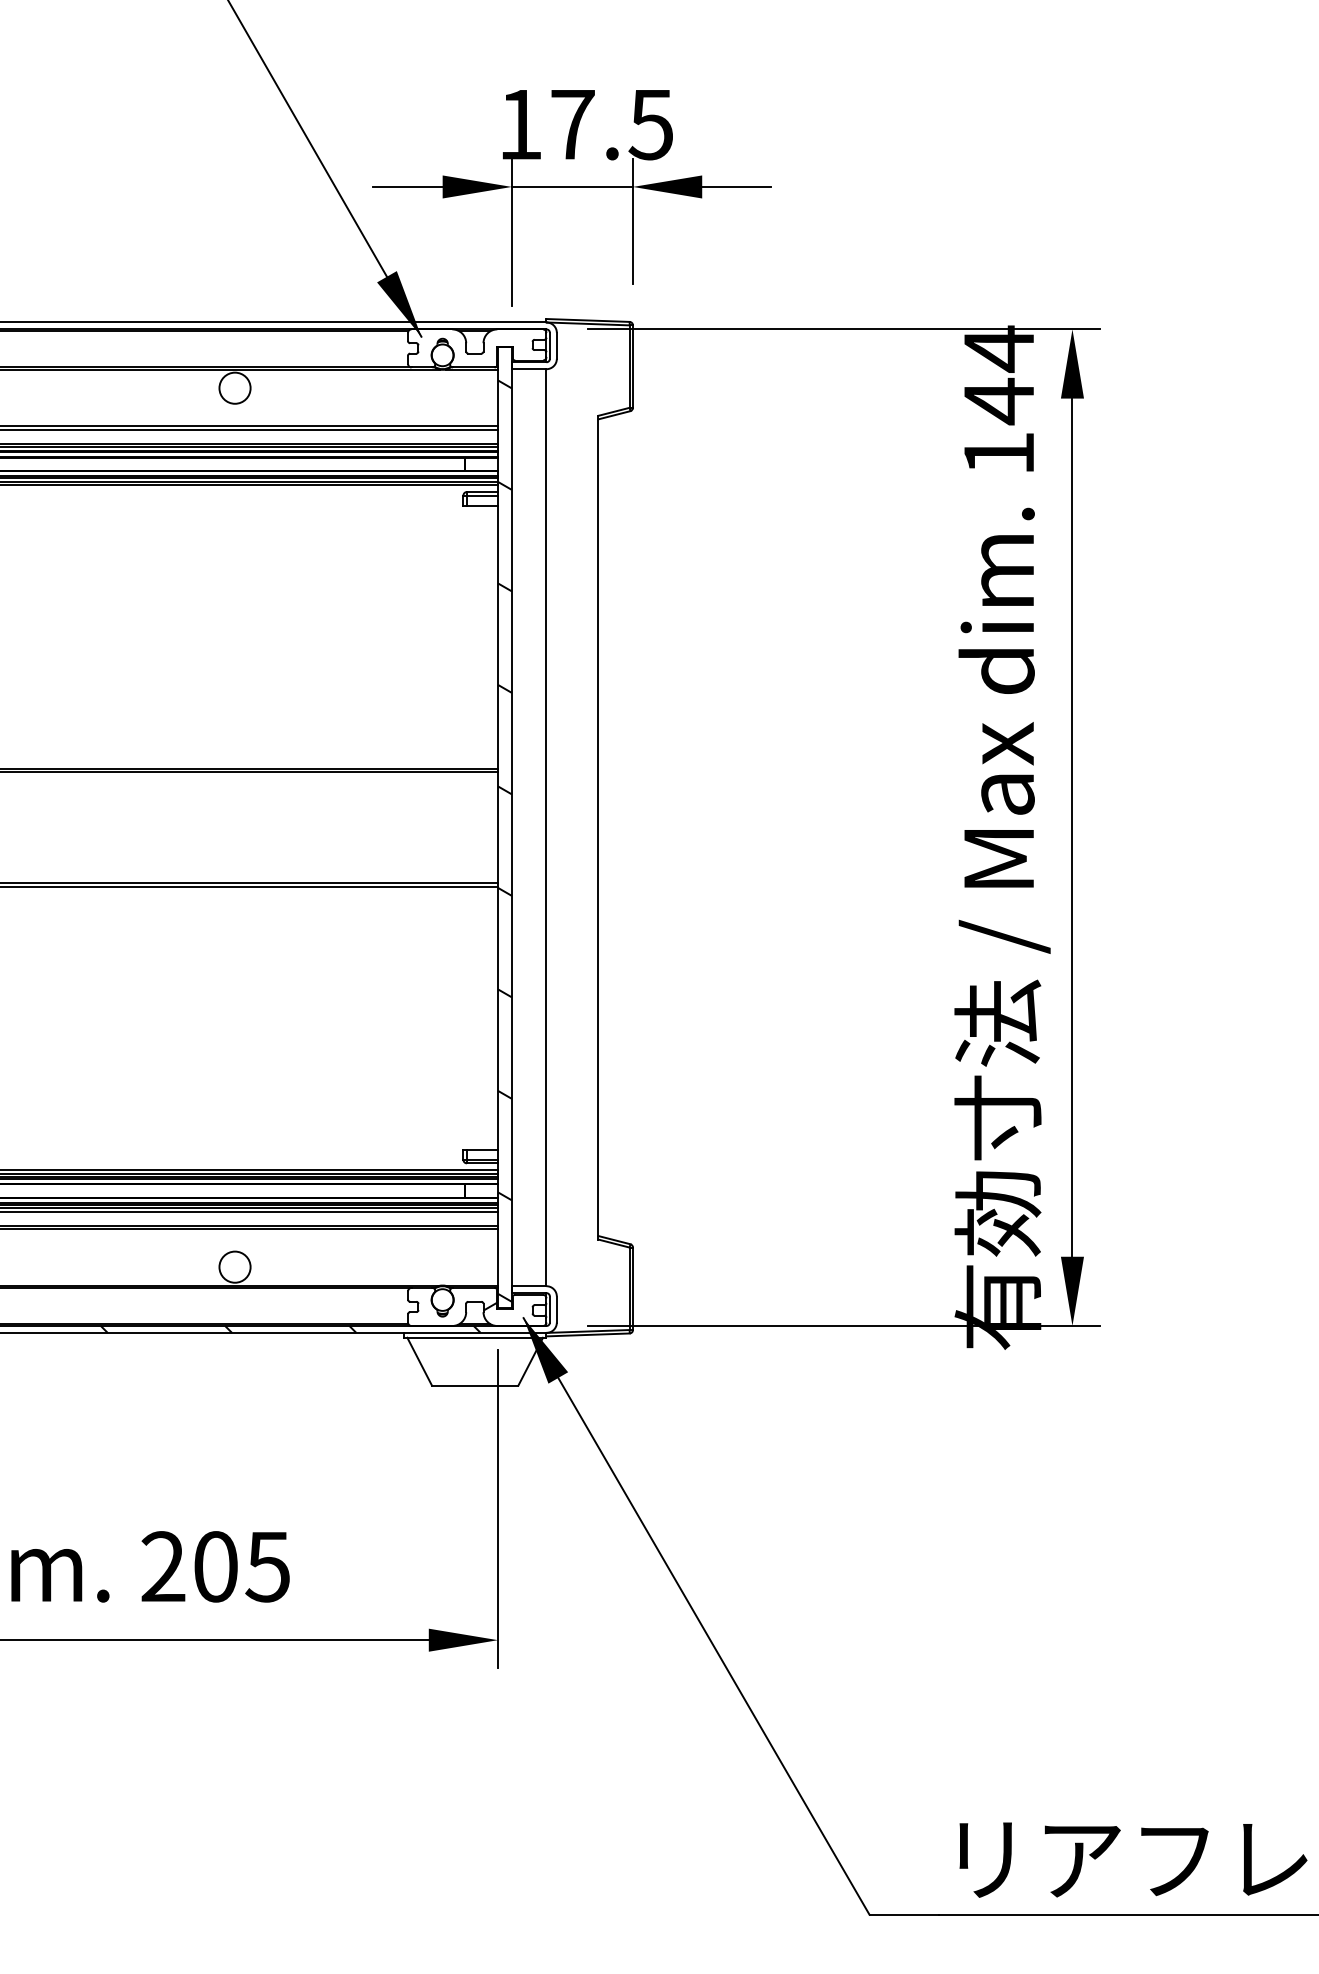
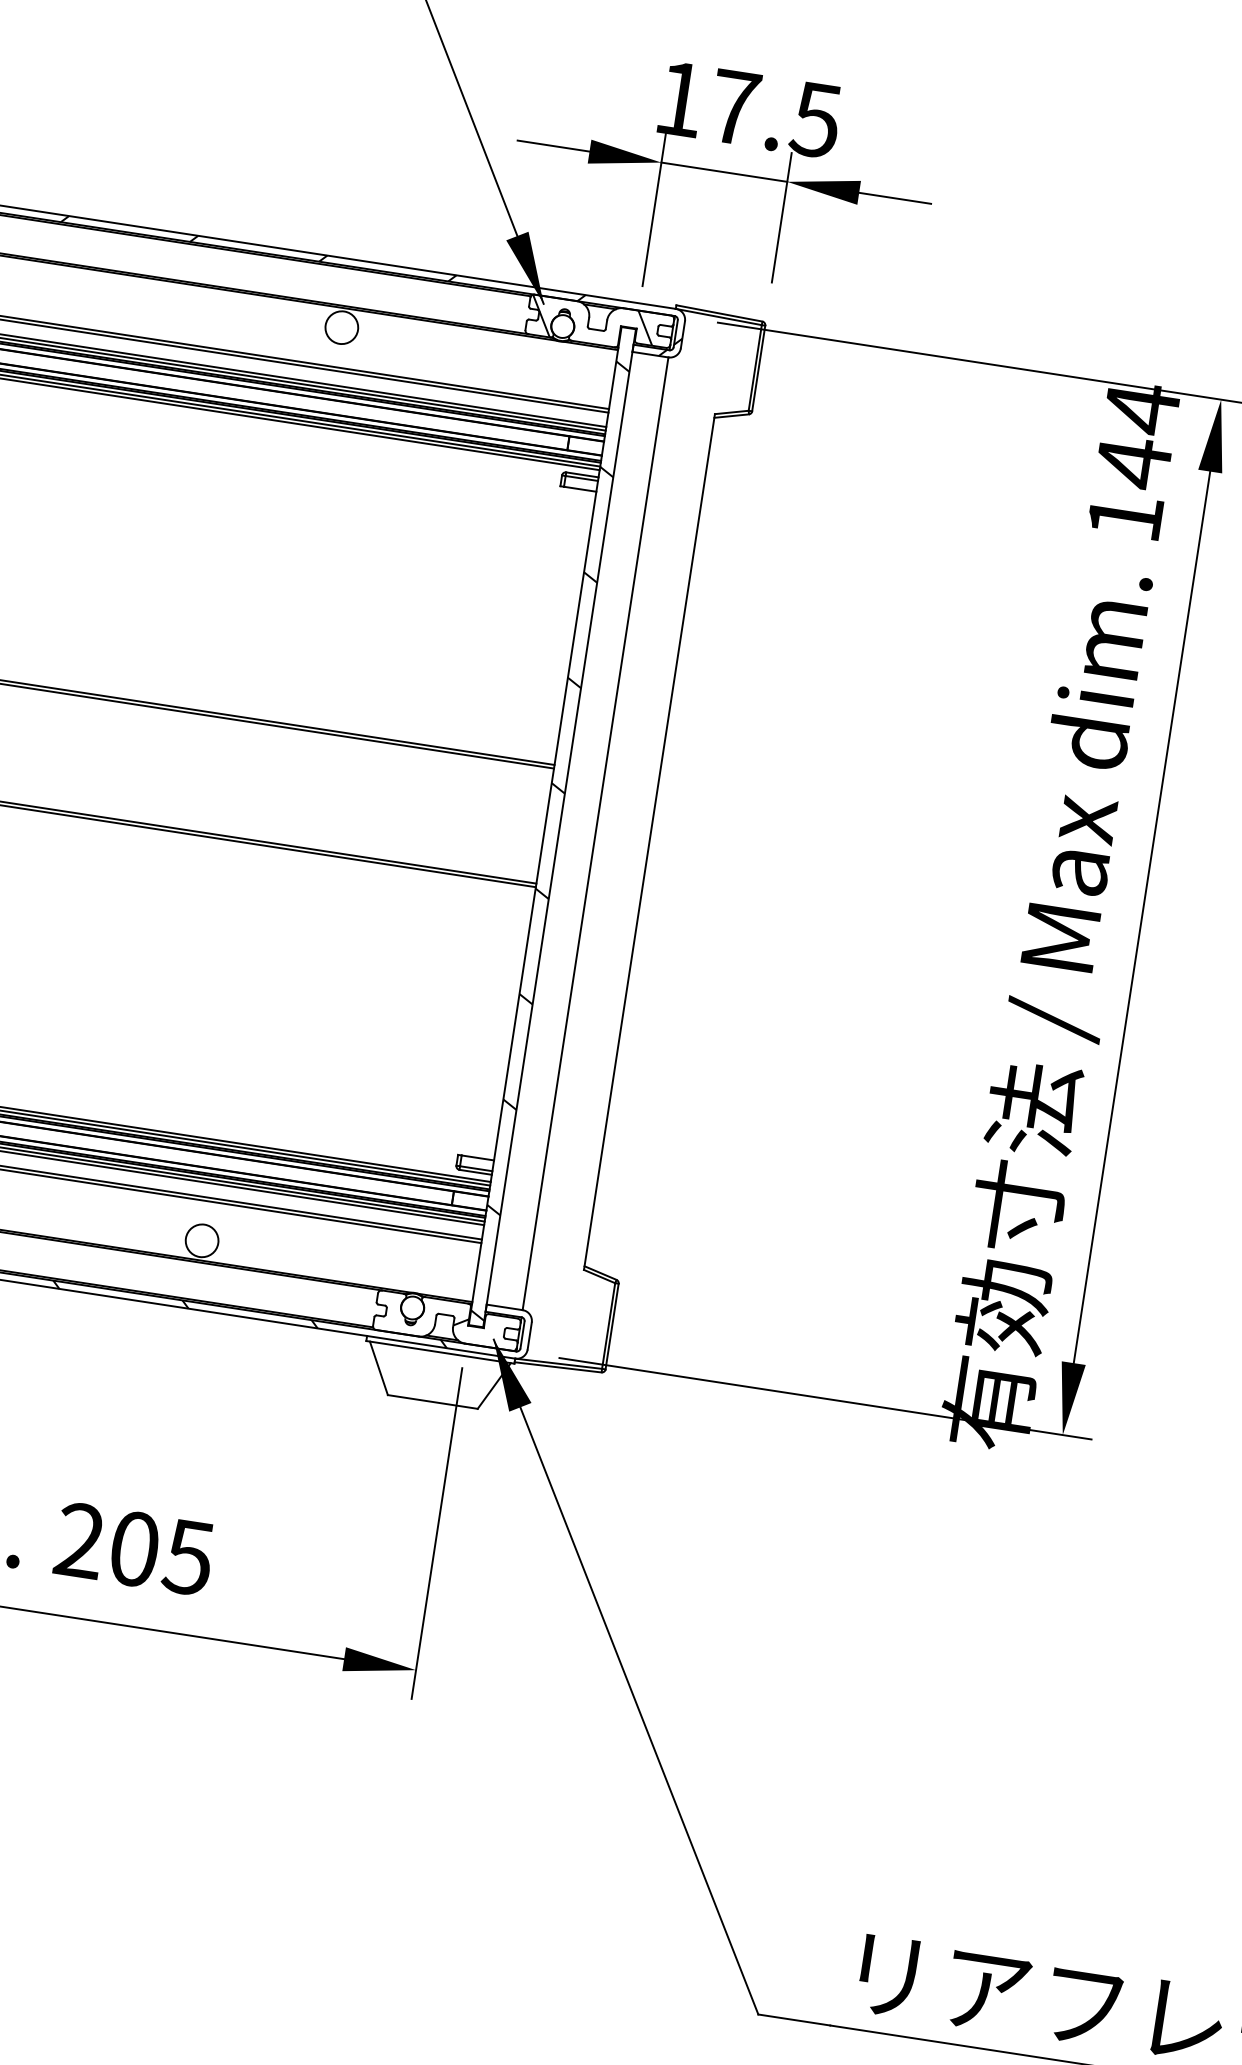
hatch: (317, 345) -> (434, 296), added
hatch: (469, 348) -> (591, 323), added

